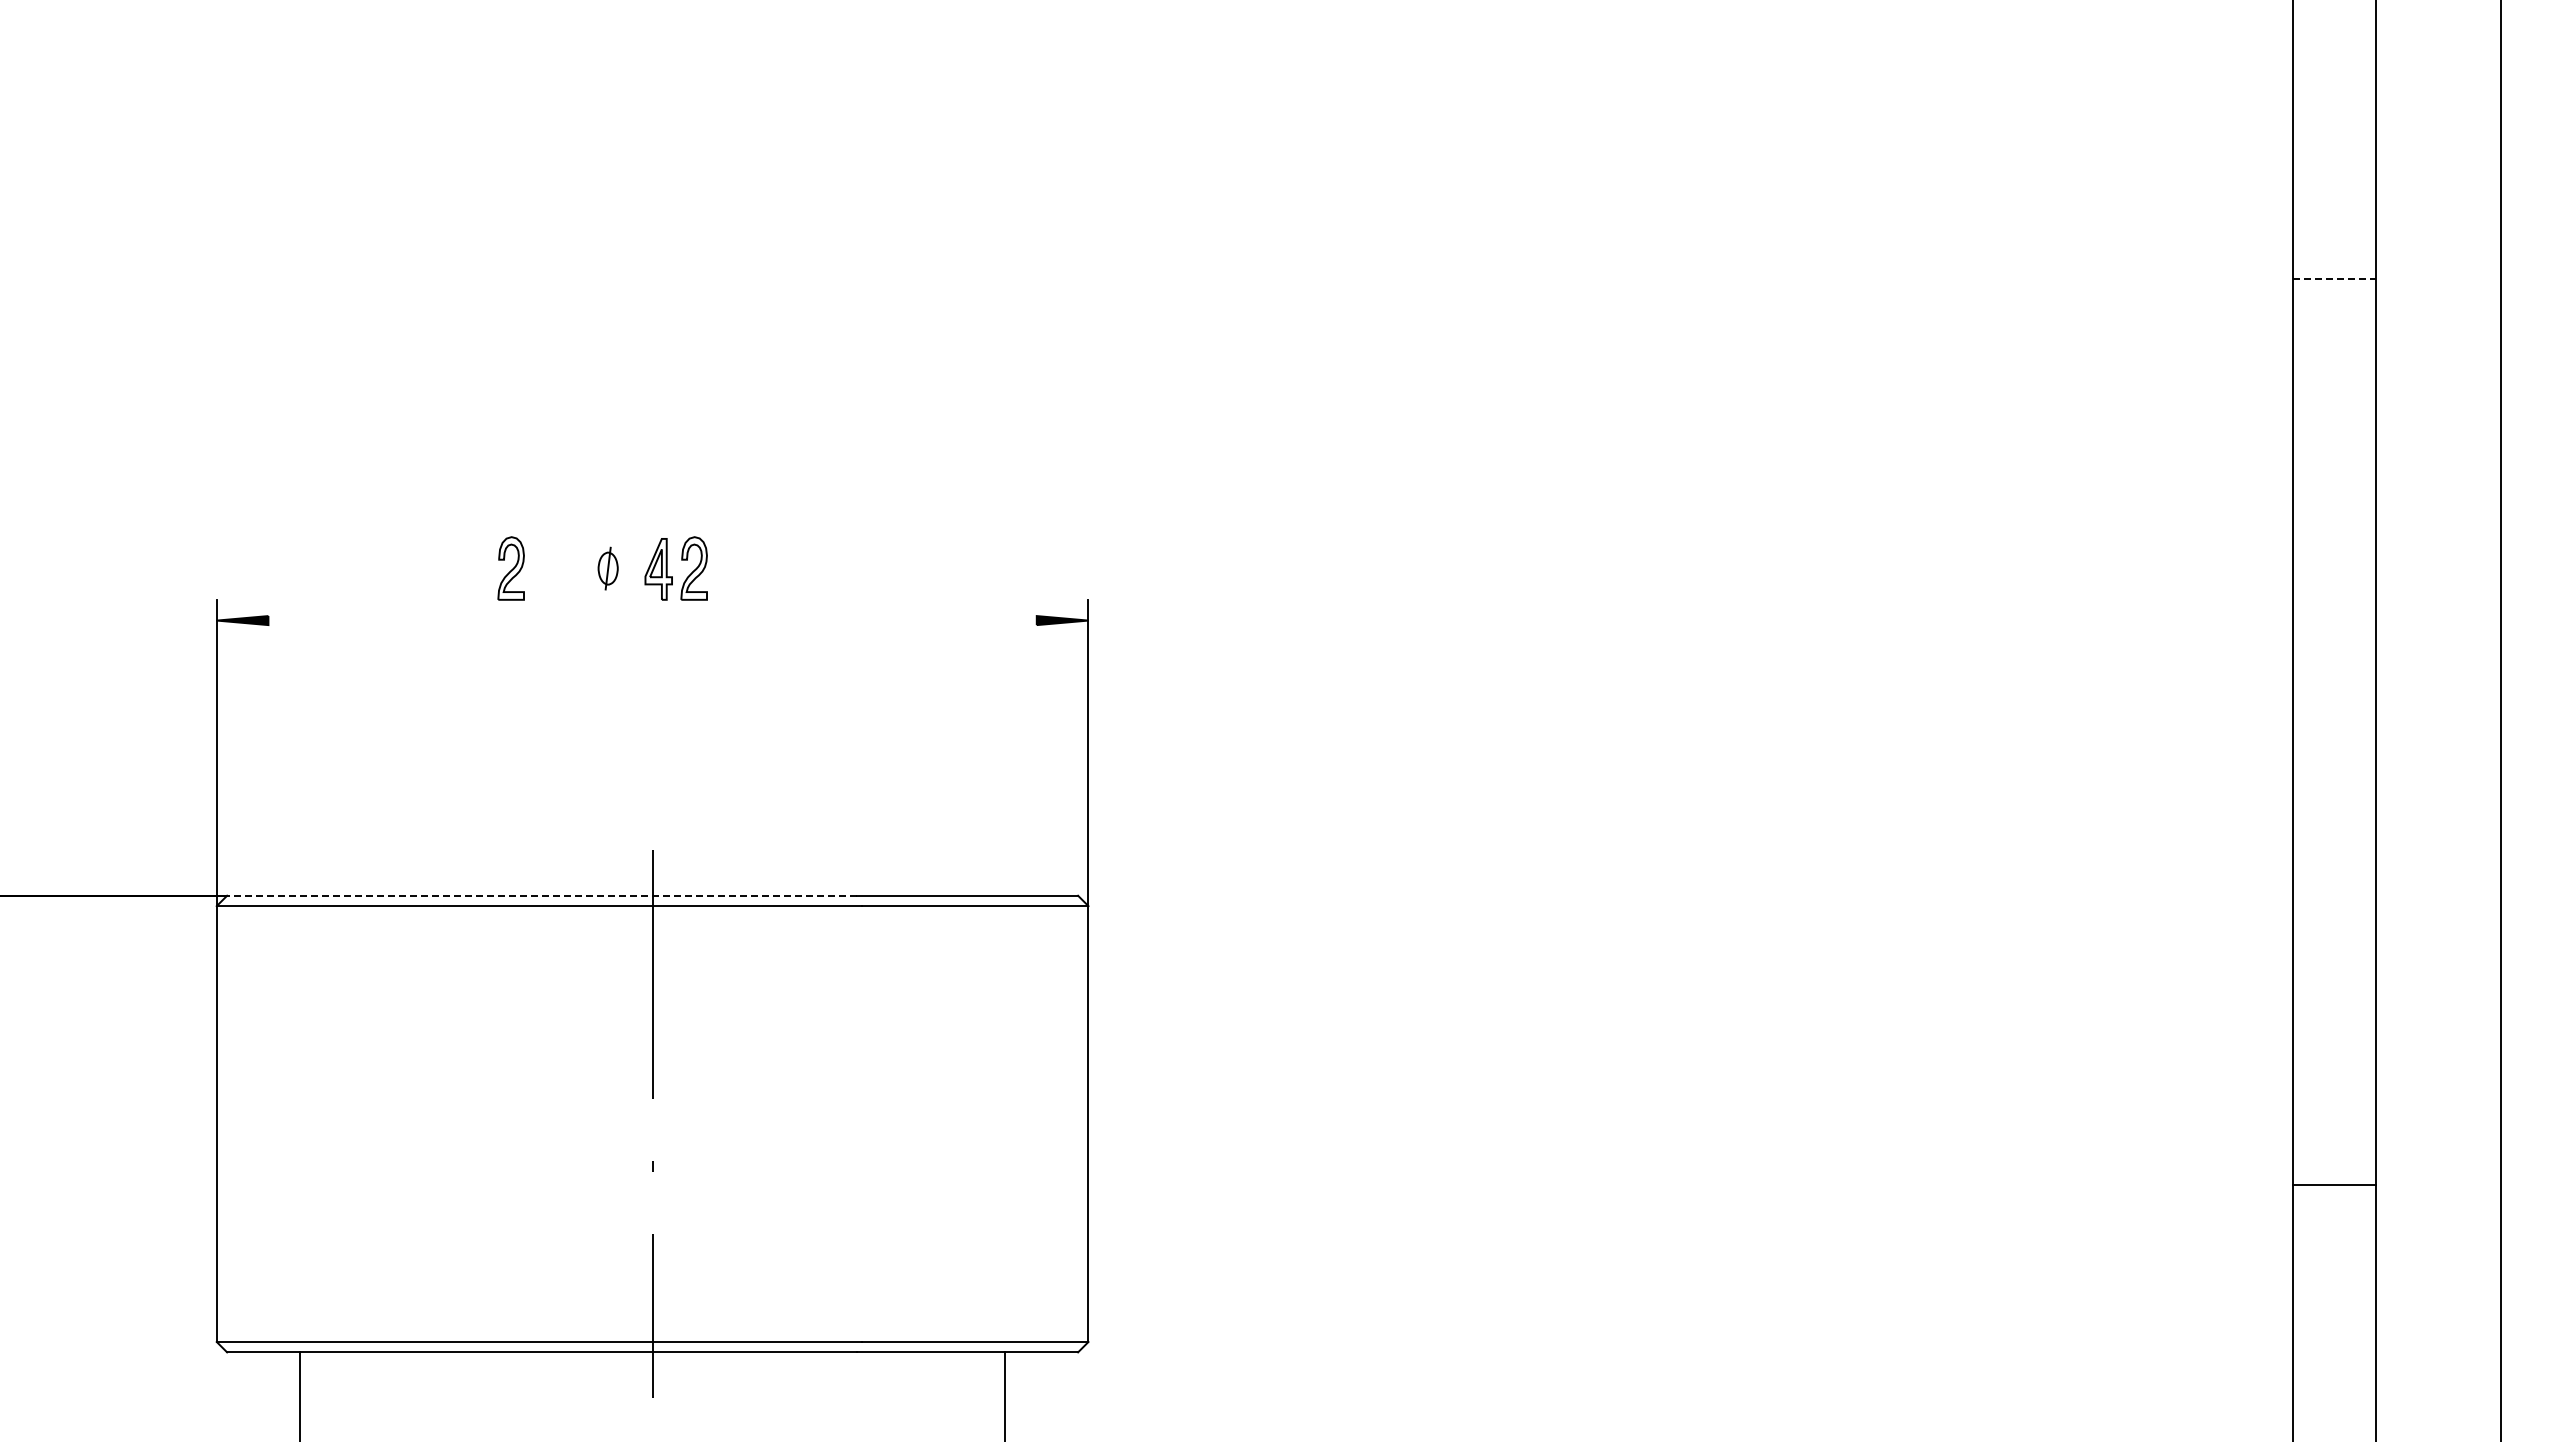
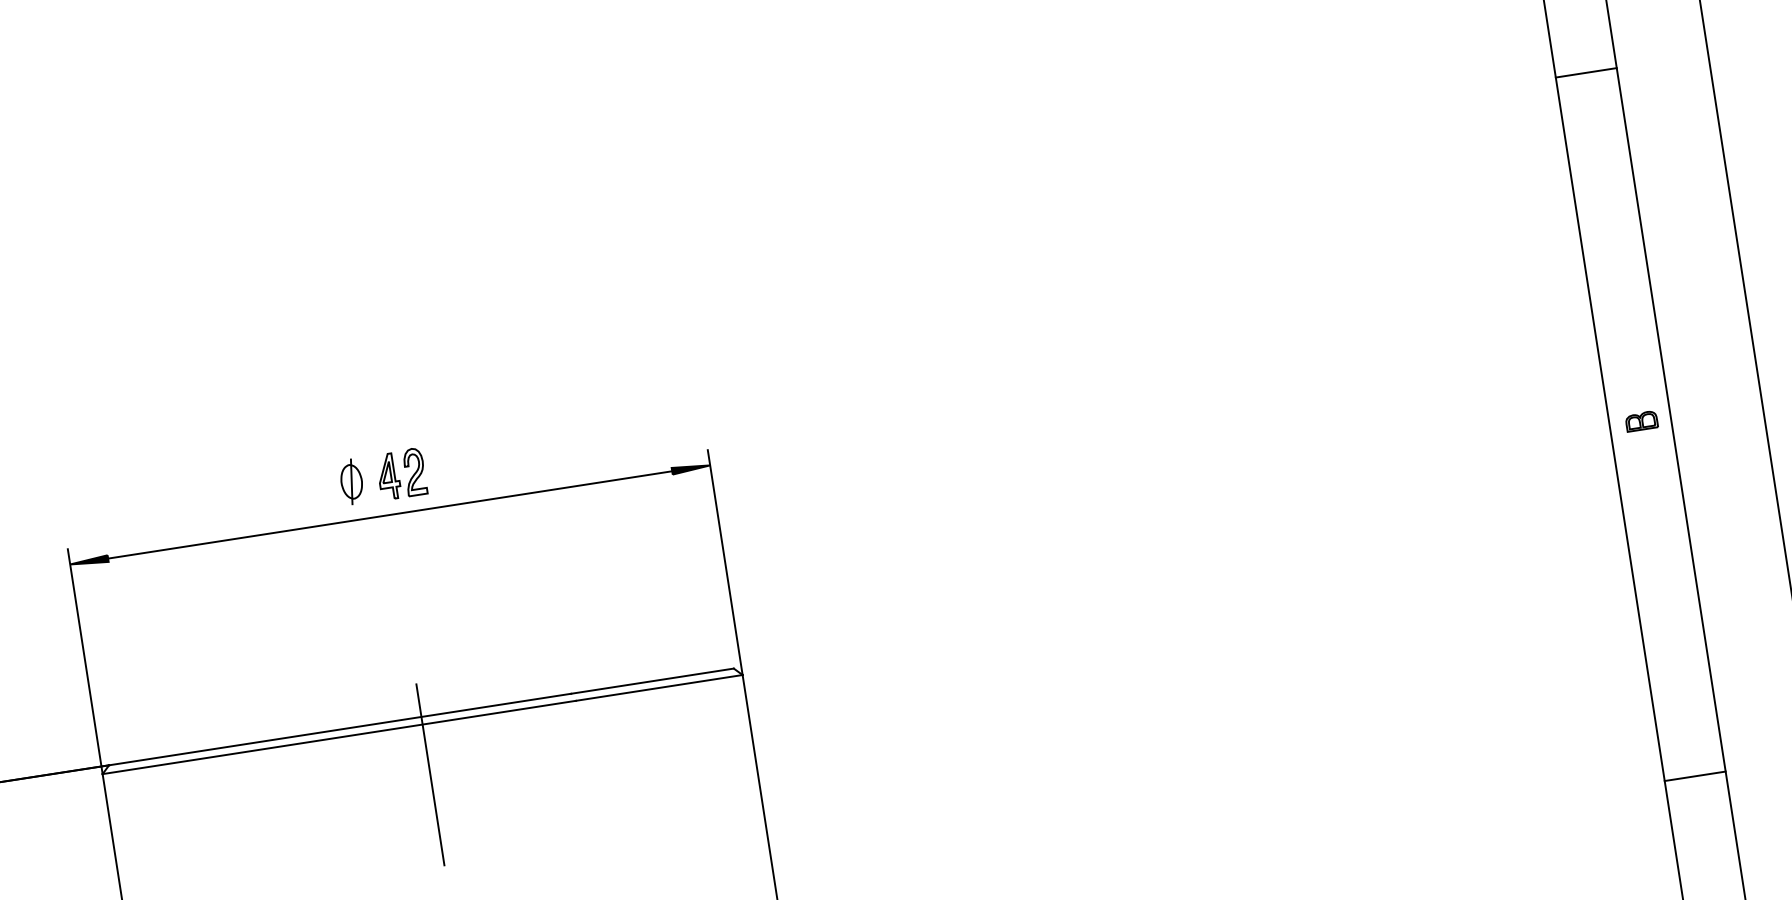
line: (2334, 278) -> (1586, 72), dashed -> solid
part: (510, 568) -> (279, 492), removed
part: (607, 568) -> (351, 481), size x1.43
line: (652, 620) -> (390, 514), added
part: (2336, 753) -> (1641, 421), added
line: (541, 895) -> (339, 729), dashed -> solid
line: (2334, 1185) -> (1695, 776), moved

